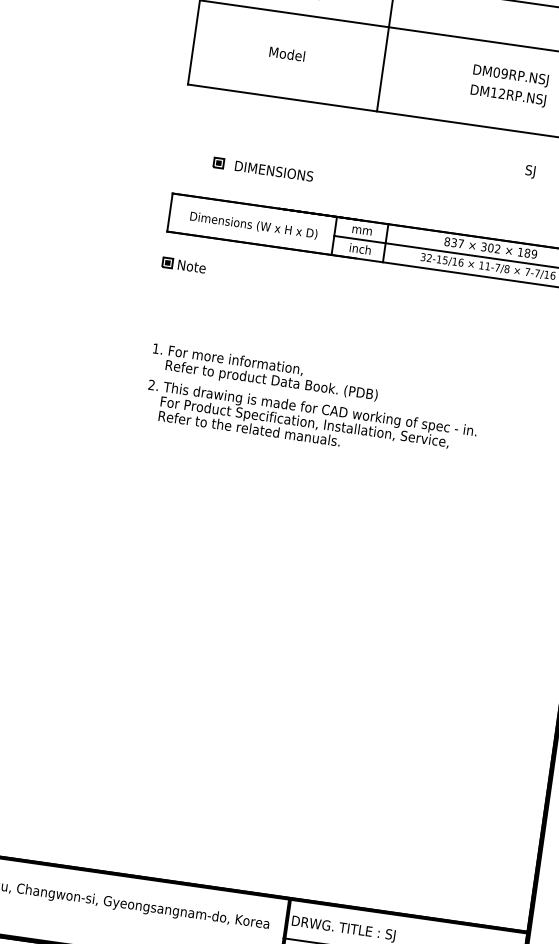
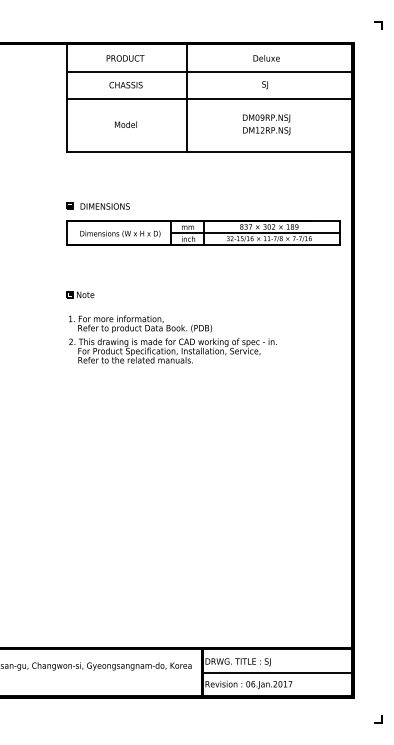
part: (262, 167) -> (97, 205), moved
text: (529, 172) -> (264, 85), moved
part: (183, 264) -> (80, 294), moved

